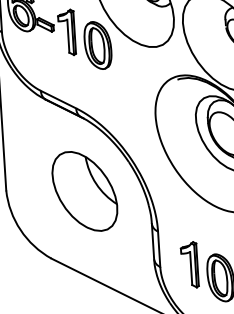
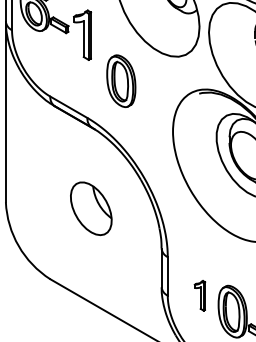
part: (98, 44) -> (121, 80), moved
part: (85, 191) -> (91, 208), size x0.6
part: (189, 264) -> (199, 295), size x0.6

